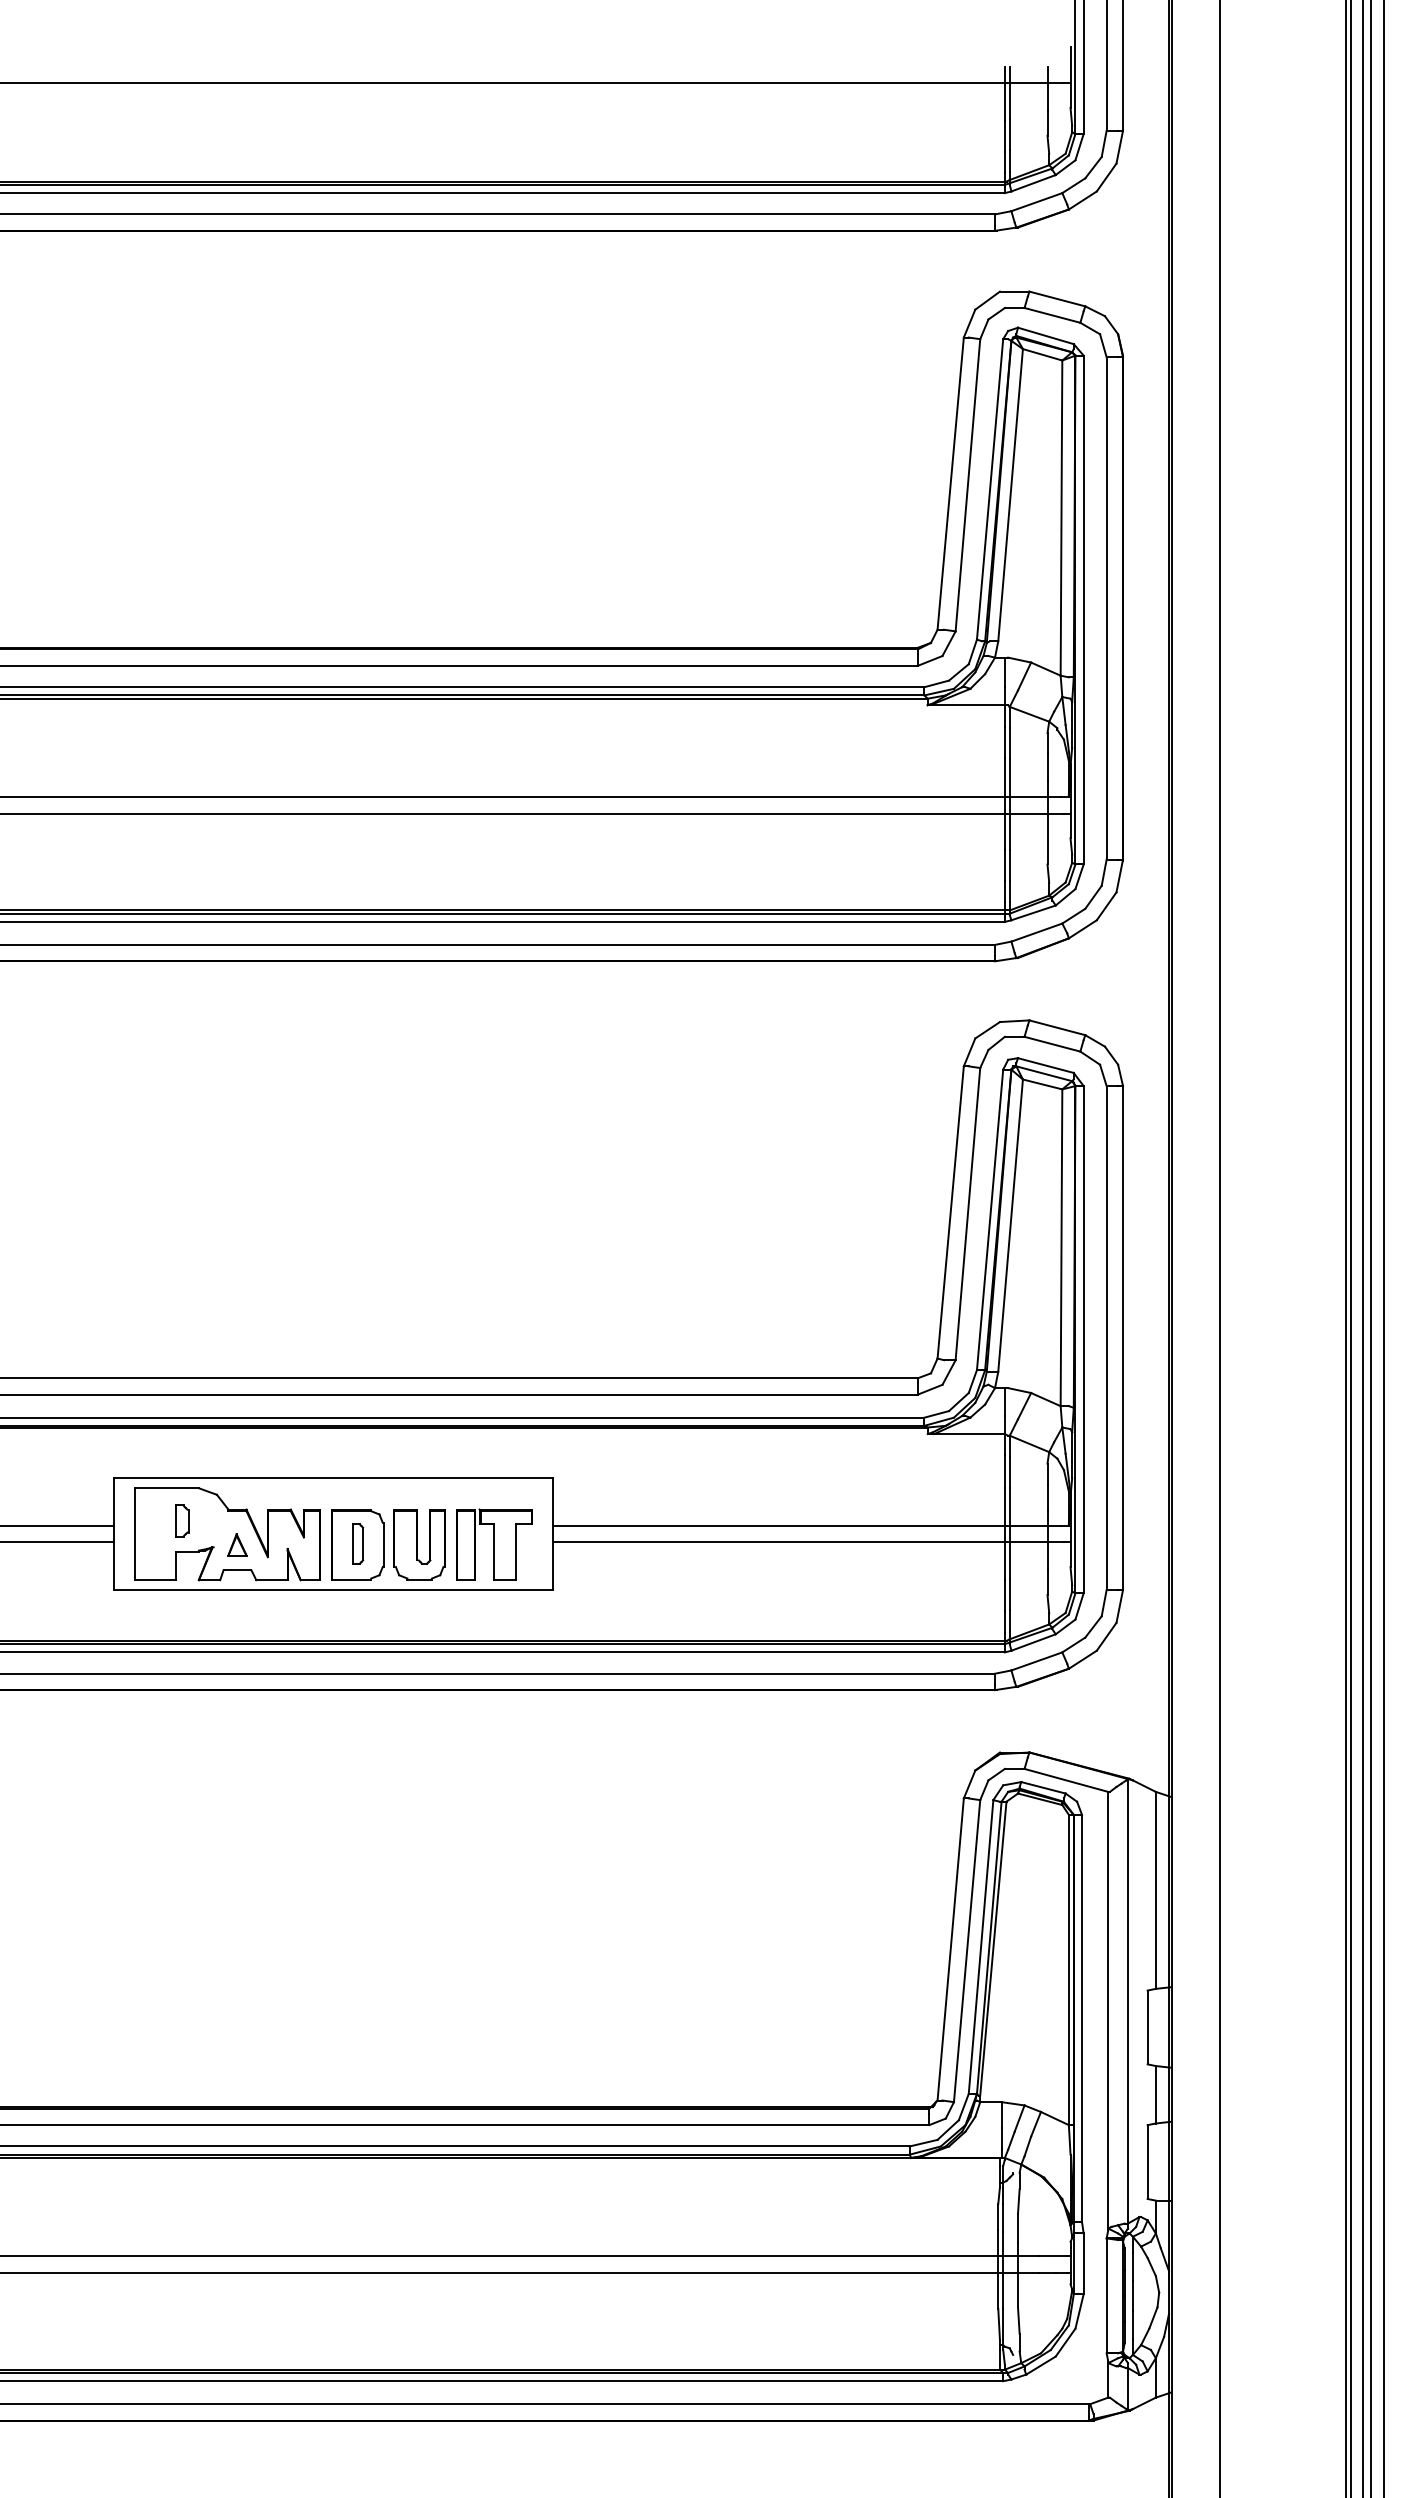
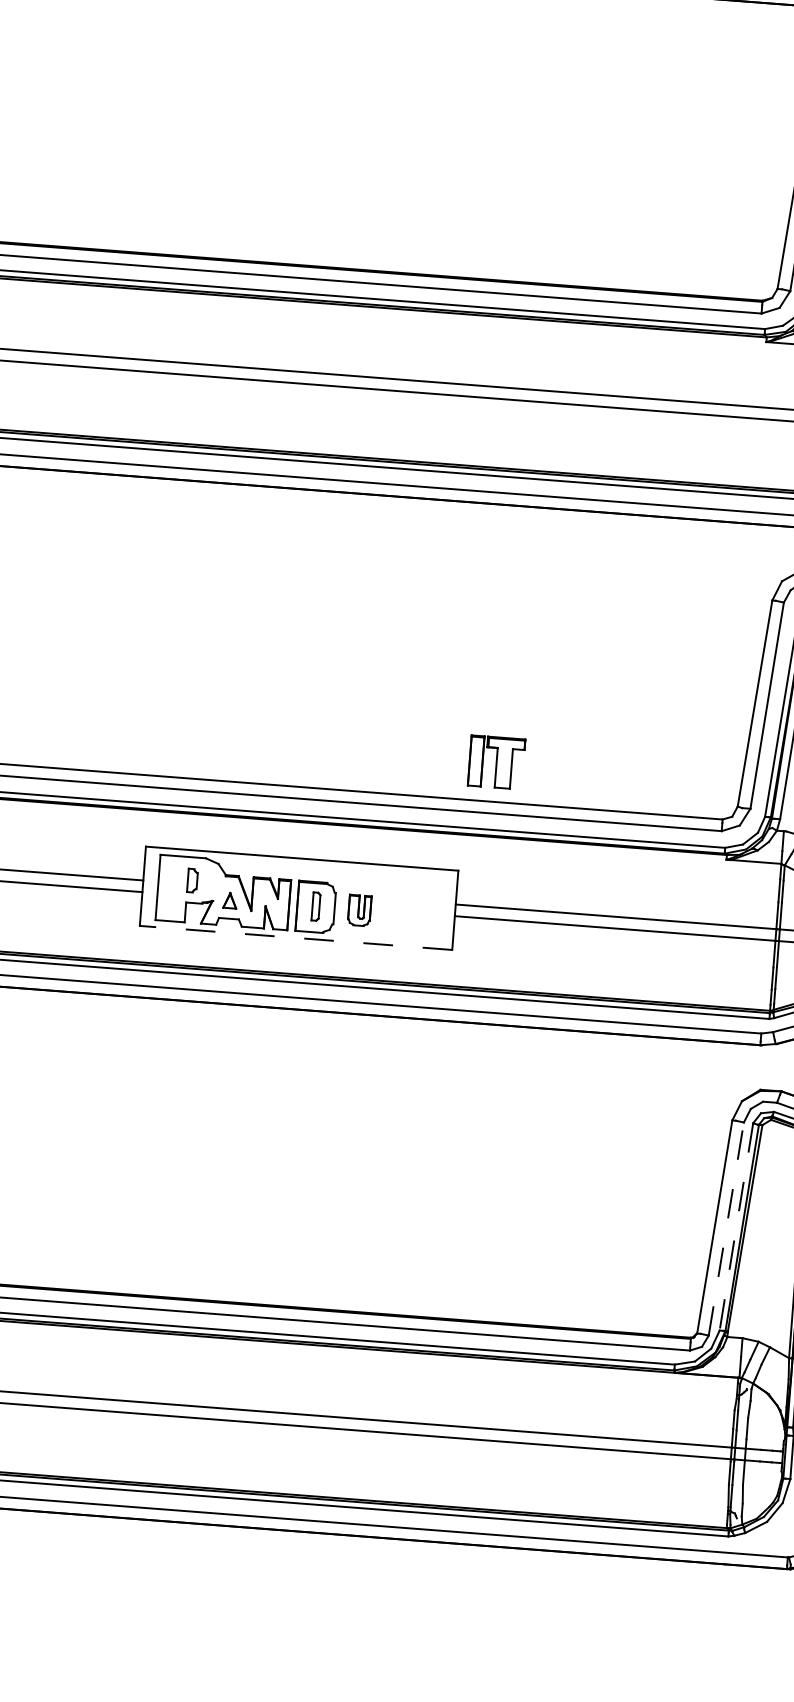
part: (419, 1544) -> (359, 910), size x0.6
part: (494, 1544) -> (496, 762), moved
line: (333, 1589) -> (296, 937), solid -> dashed
line: (981, 1947) -> (736, 1227), solid -> dashed
line: (967, 1951) -> (726, 1229), solid -> dashed

